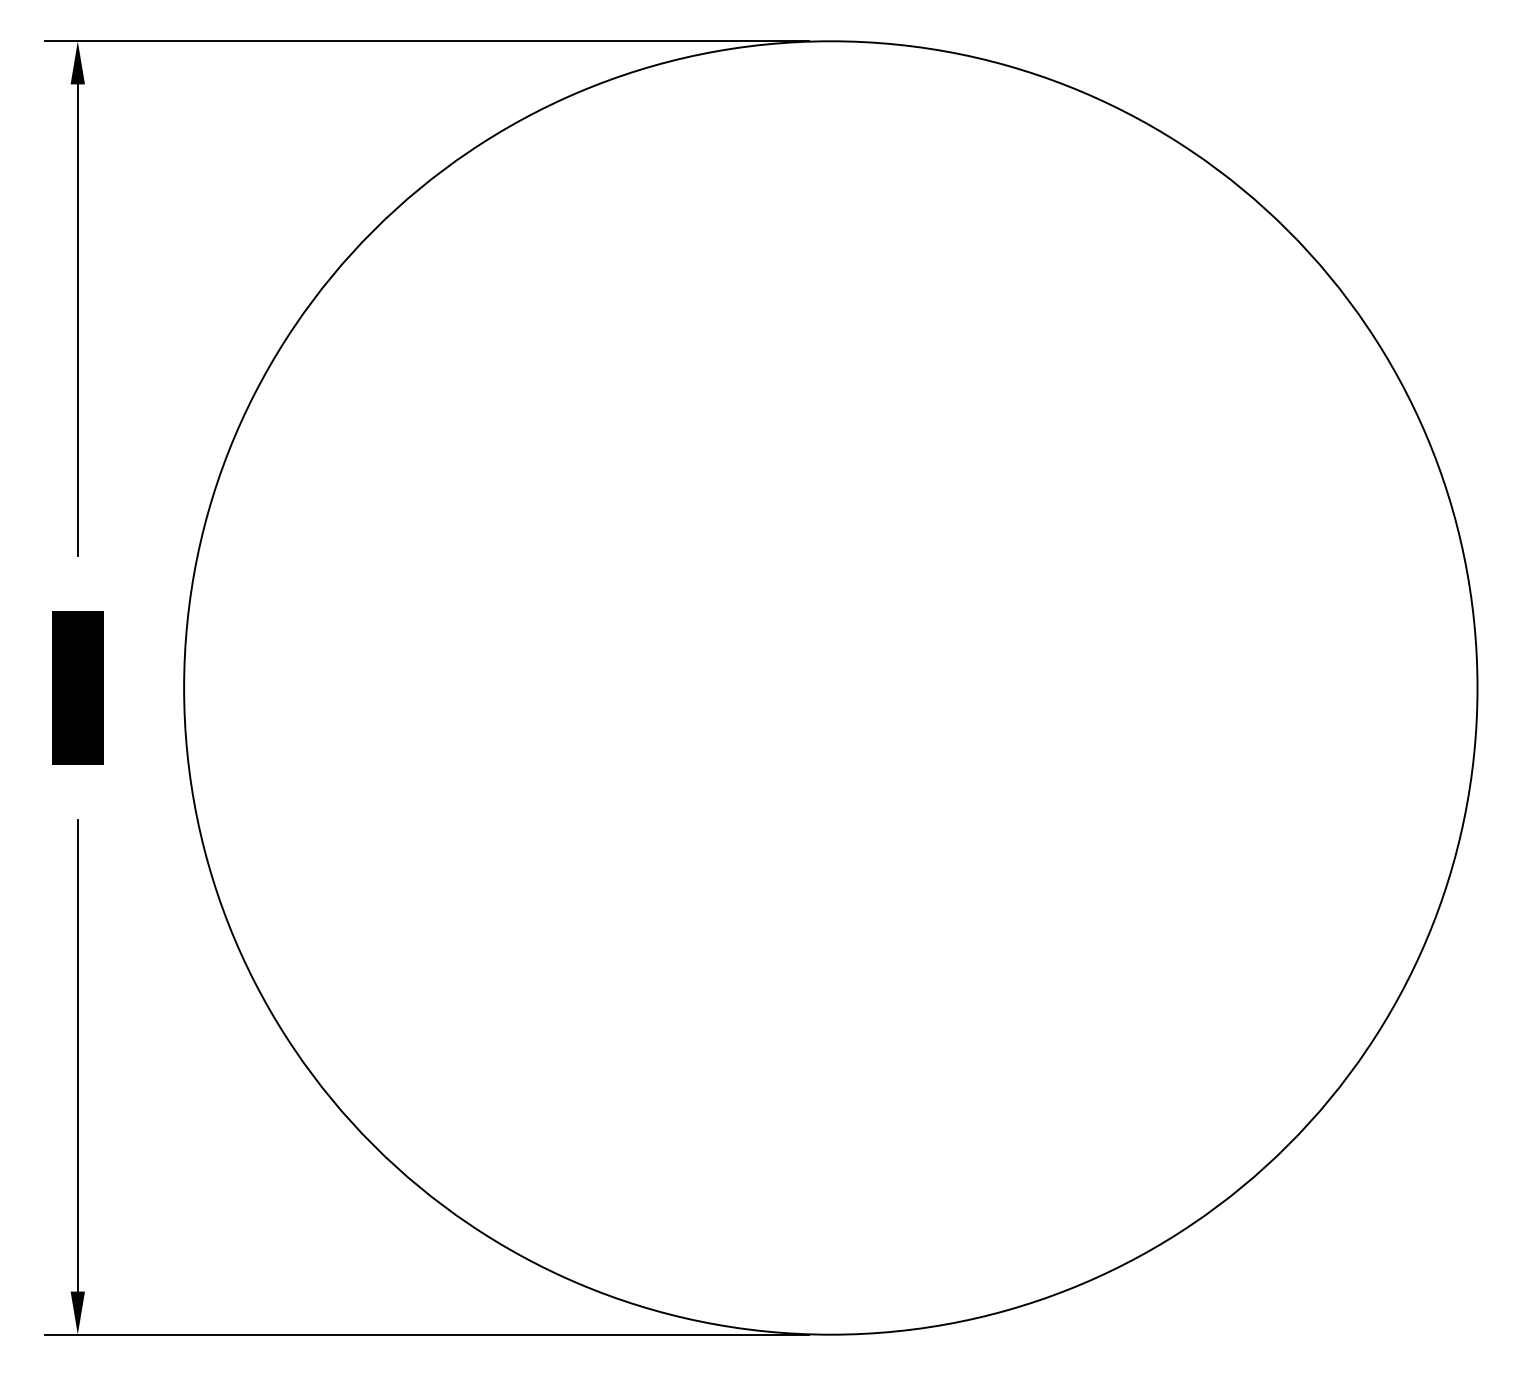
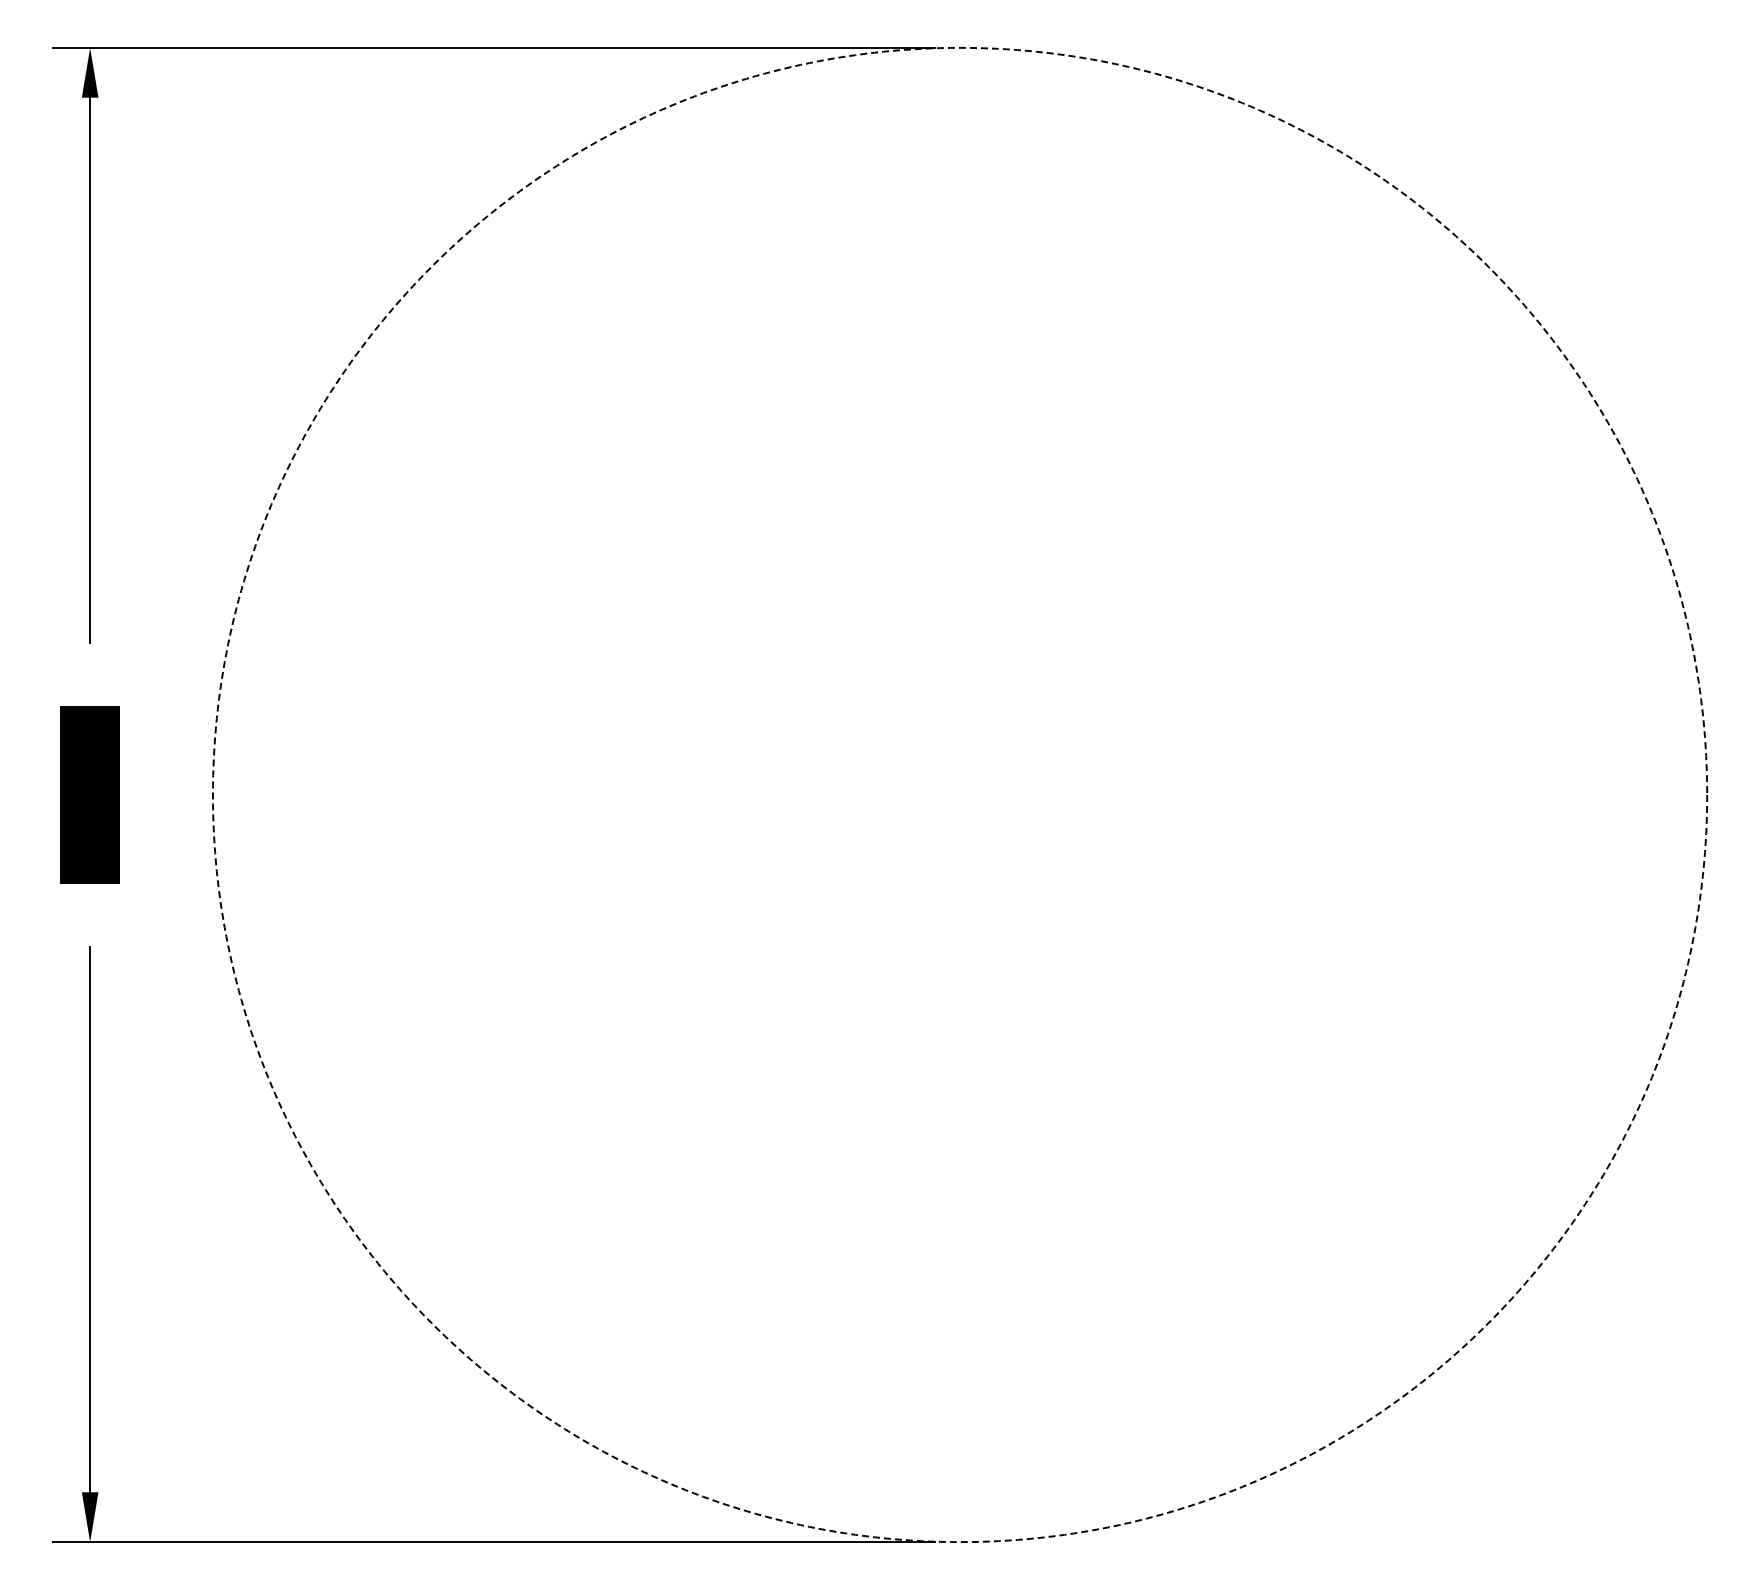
circle: (830, 687) -> (959, 794), solid -> dashed

